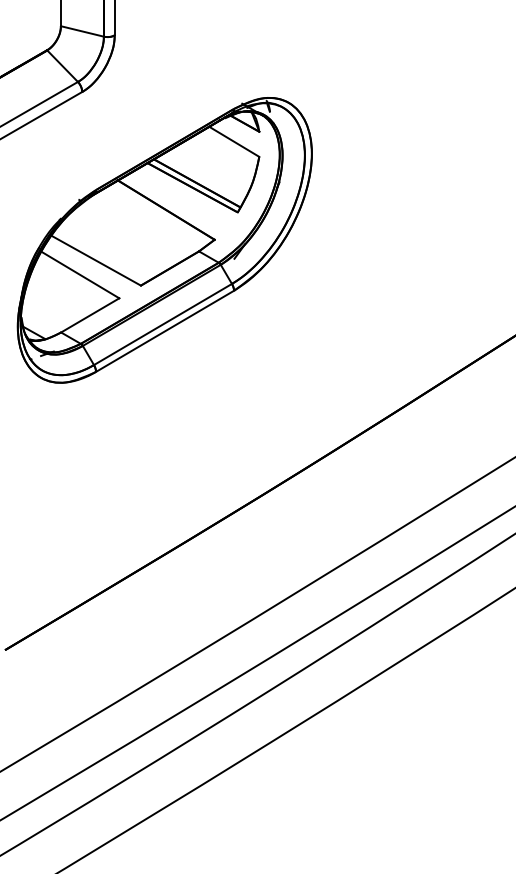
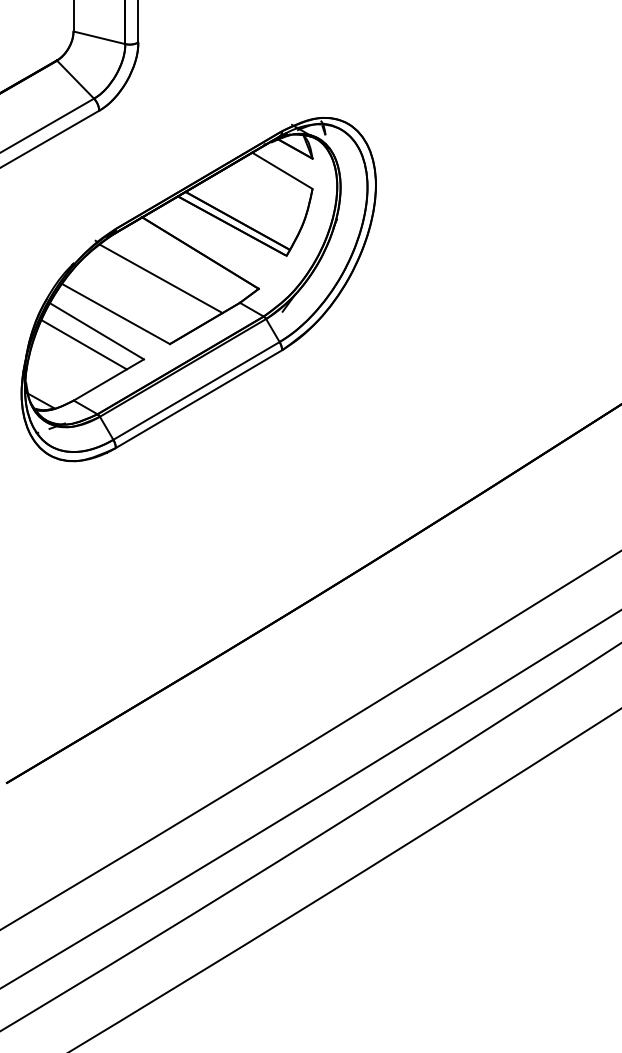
line: (133, 231) -> (160, 278), added
line: (69, 285) -> (83, 343), added

